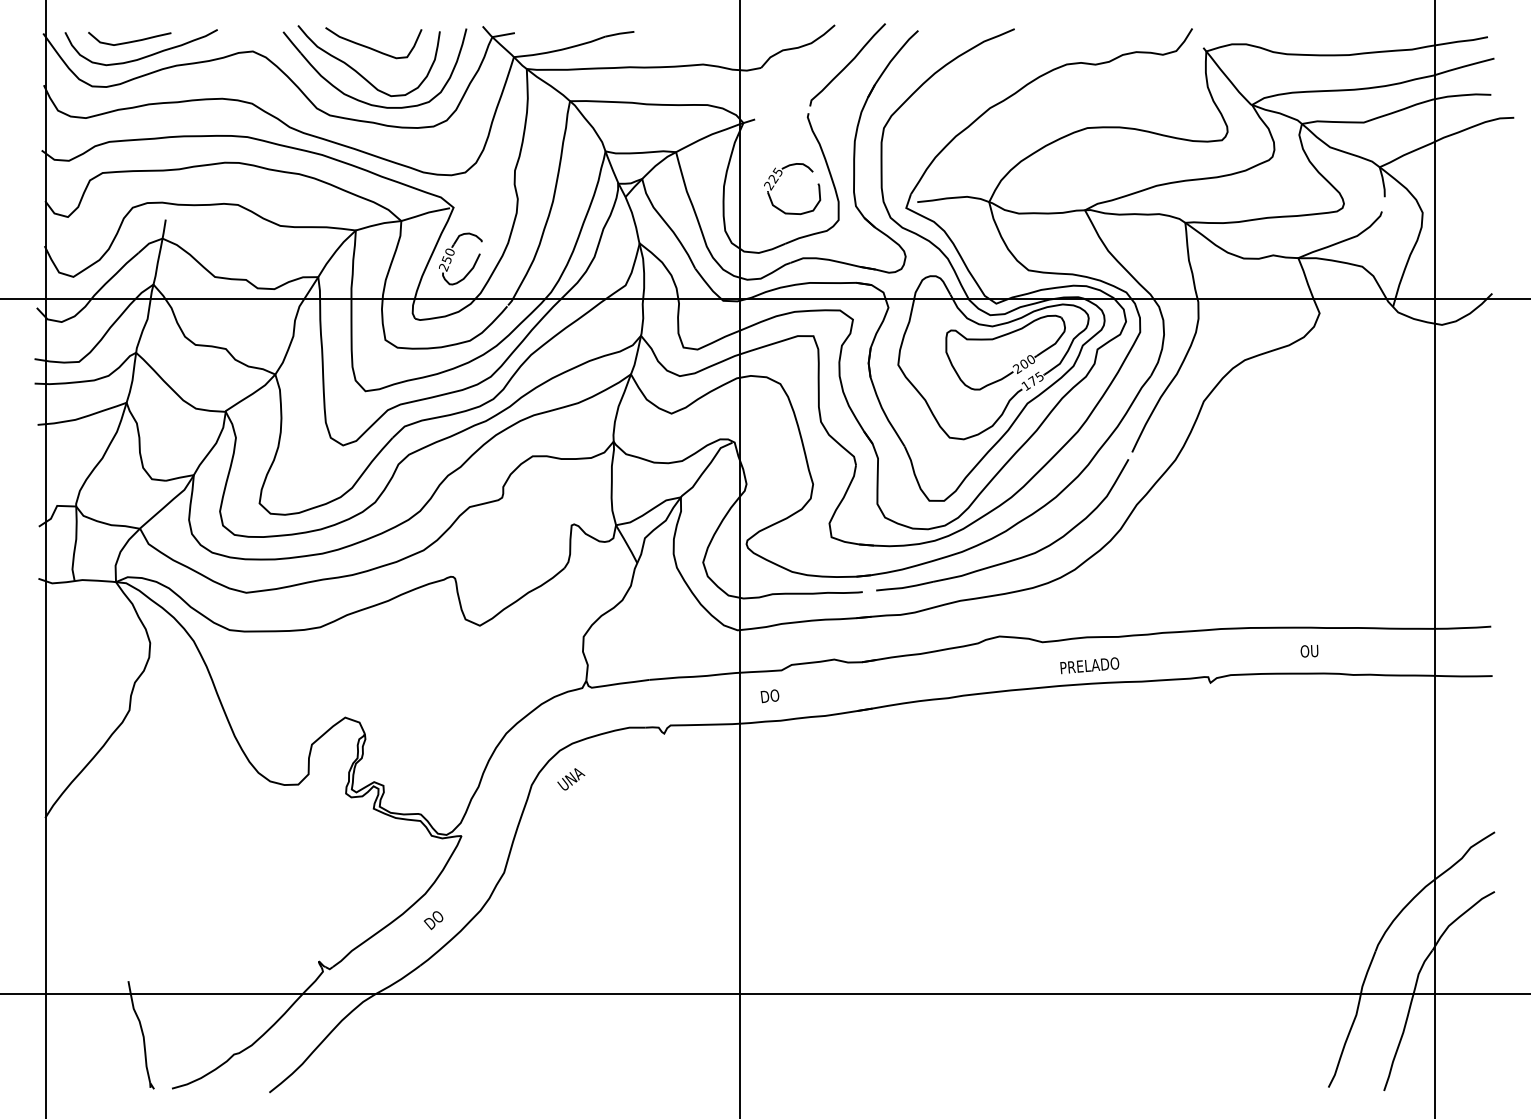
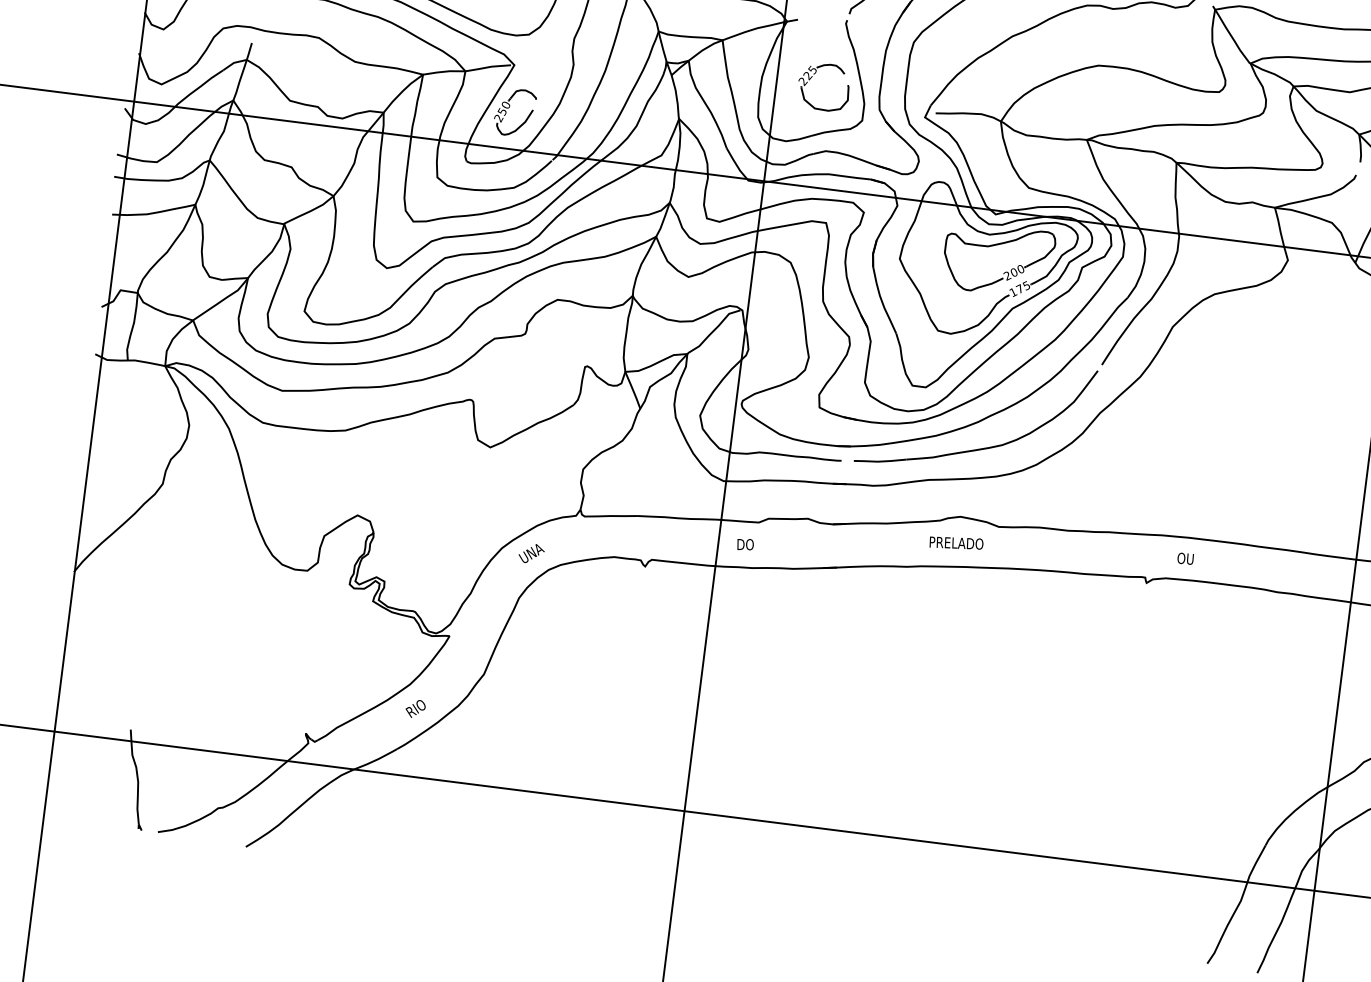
text: (1309, 650) -> (1185, 558), moved
text: (1089, 665) -> (956, 542), moved
text: (571, 779) -> (531, 553), moved
text: (436, 919) -> (417, 708), DO -> RIO

